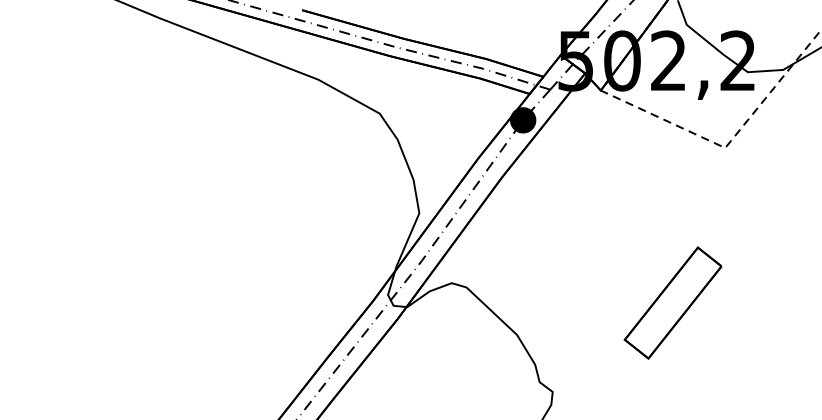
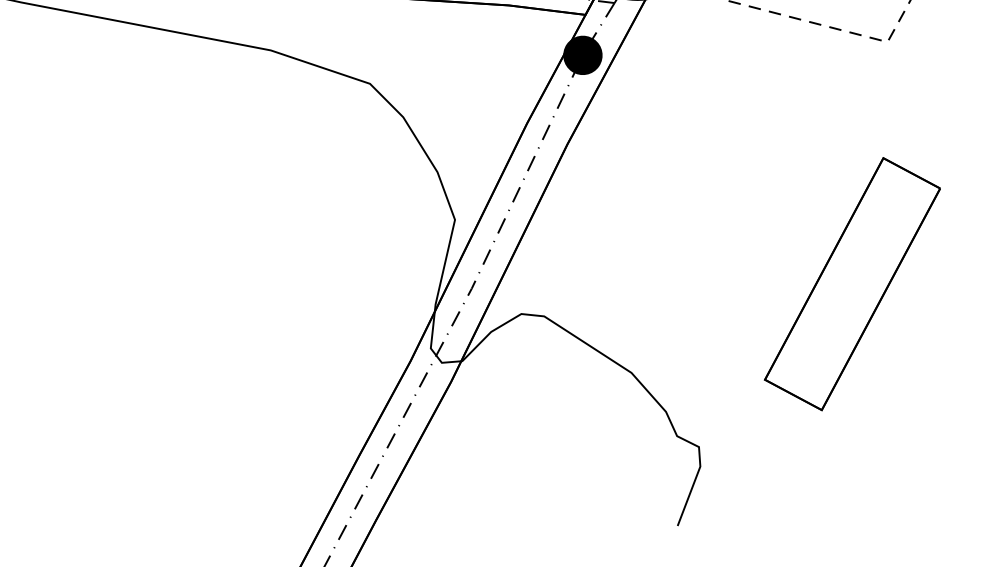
part: (672, 302) -> (851, 283), size x1.43

